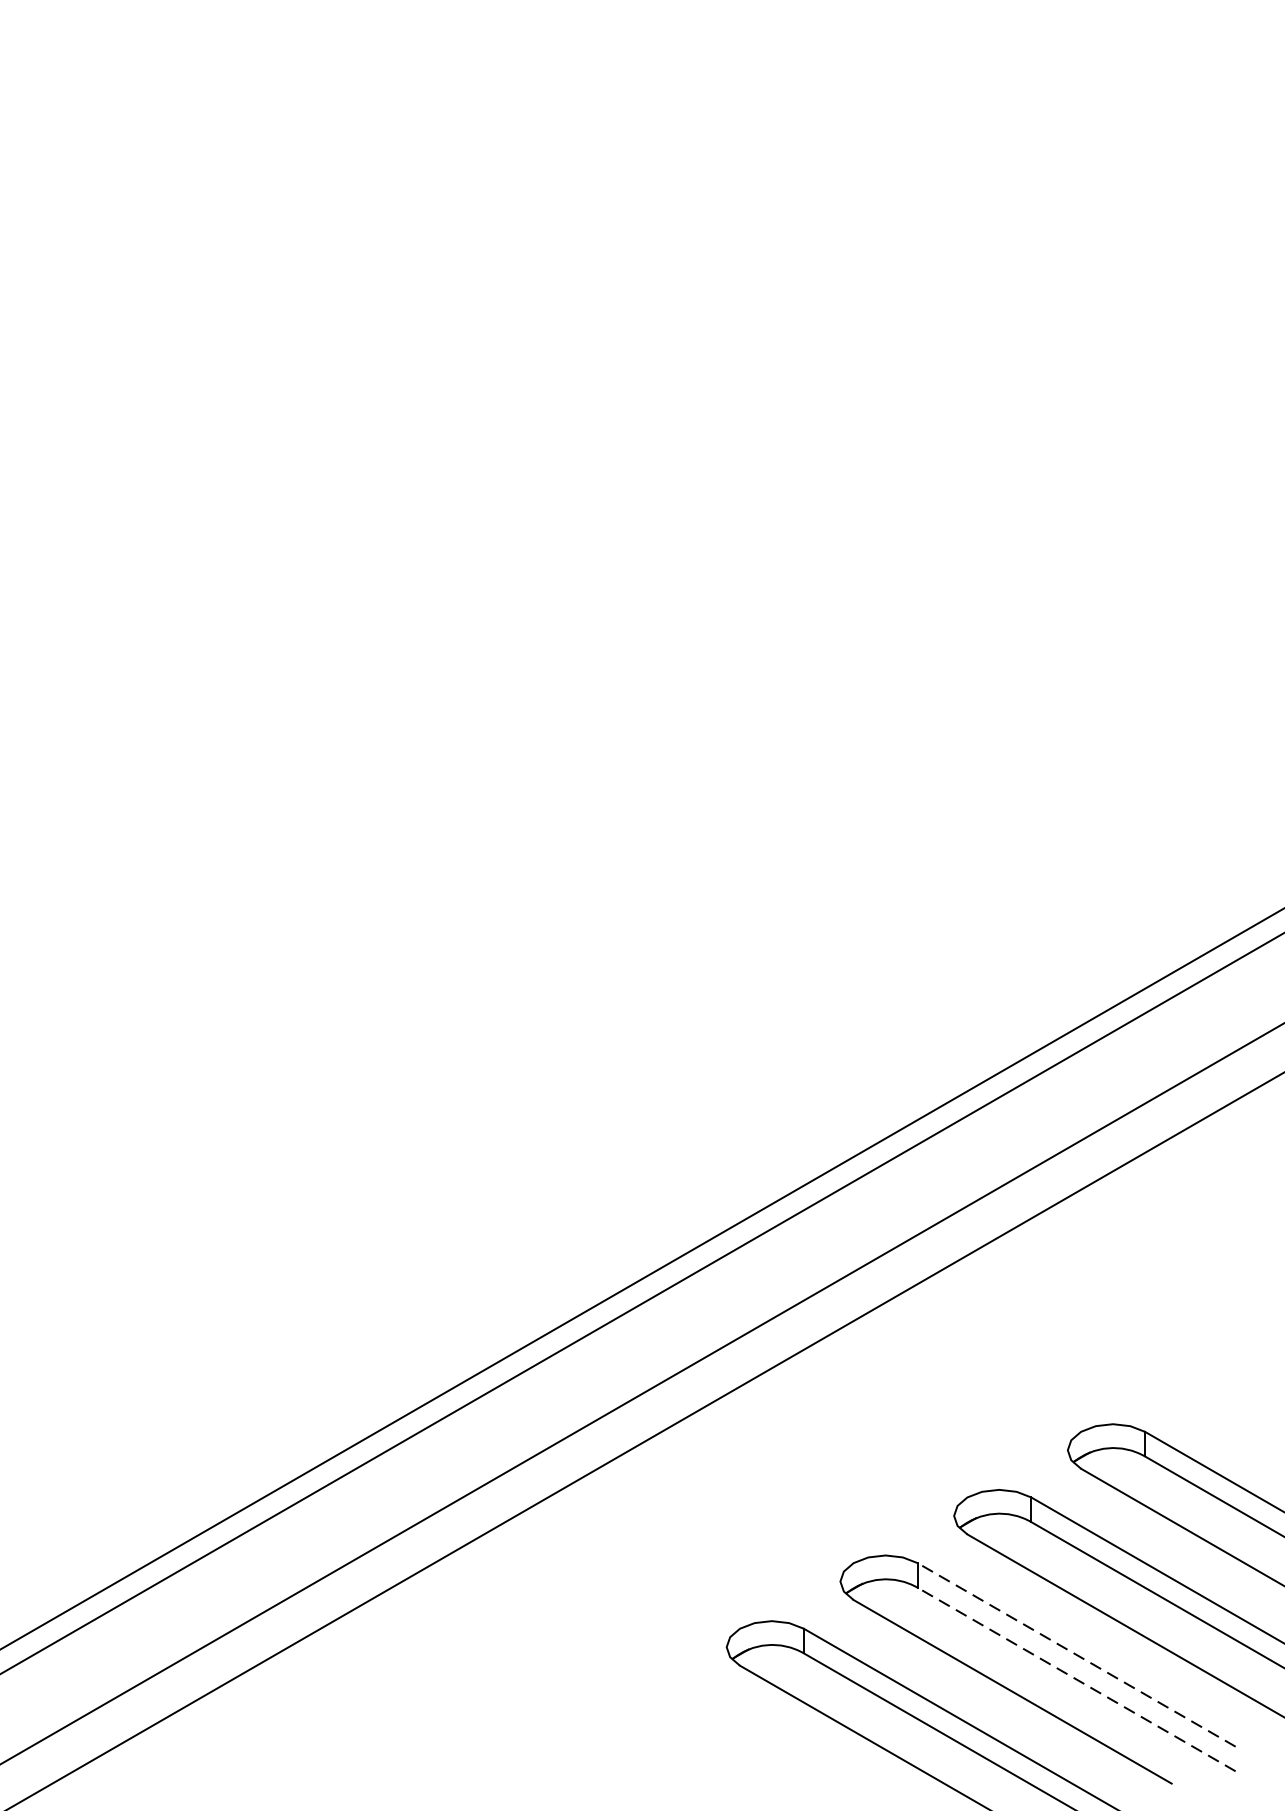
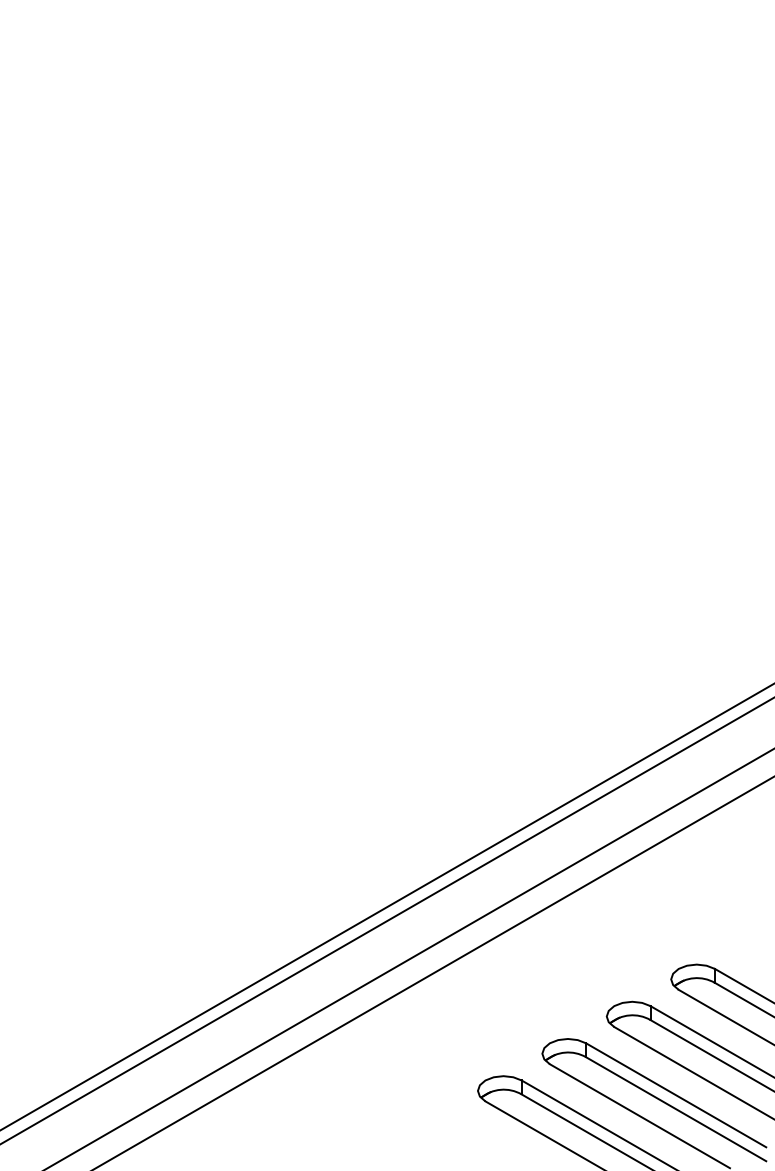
line: (1075, 1655) -> (675, 1095), dashed -> solid
line: (1075, 1678) -> (675, 1108), dashed -> solid

